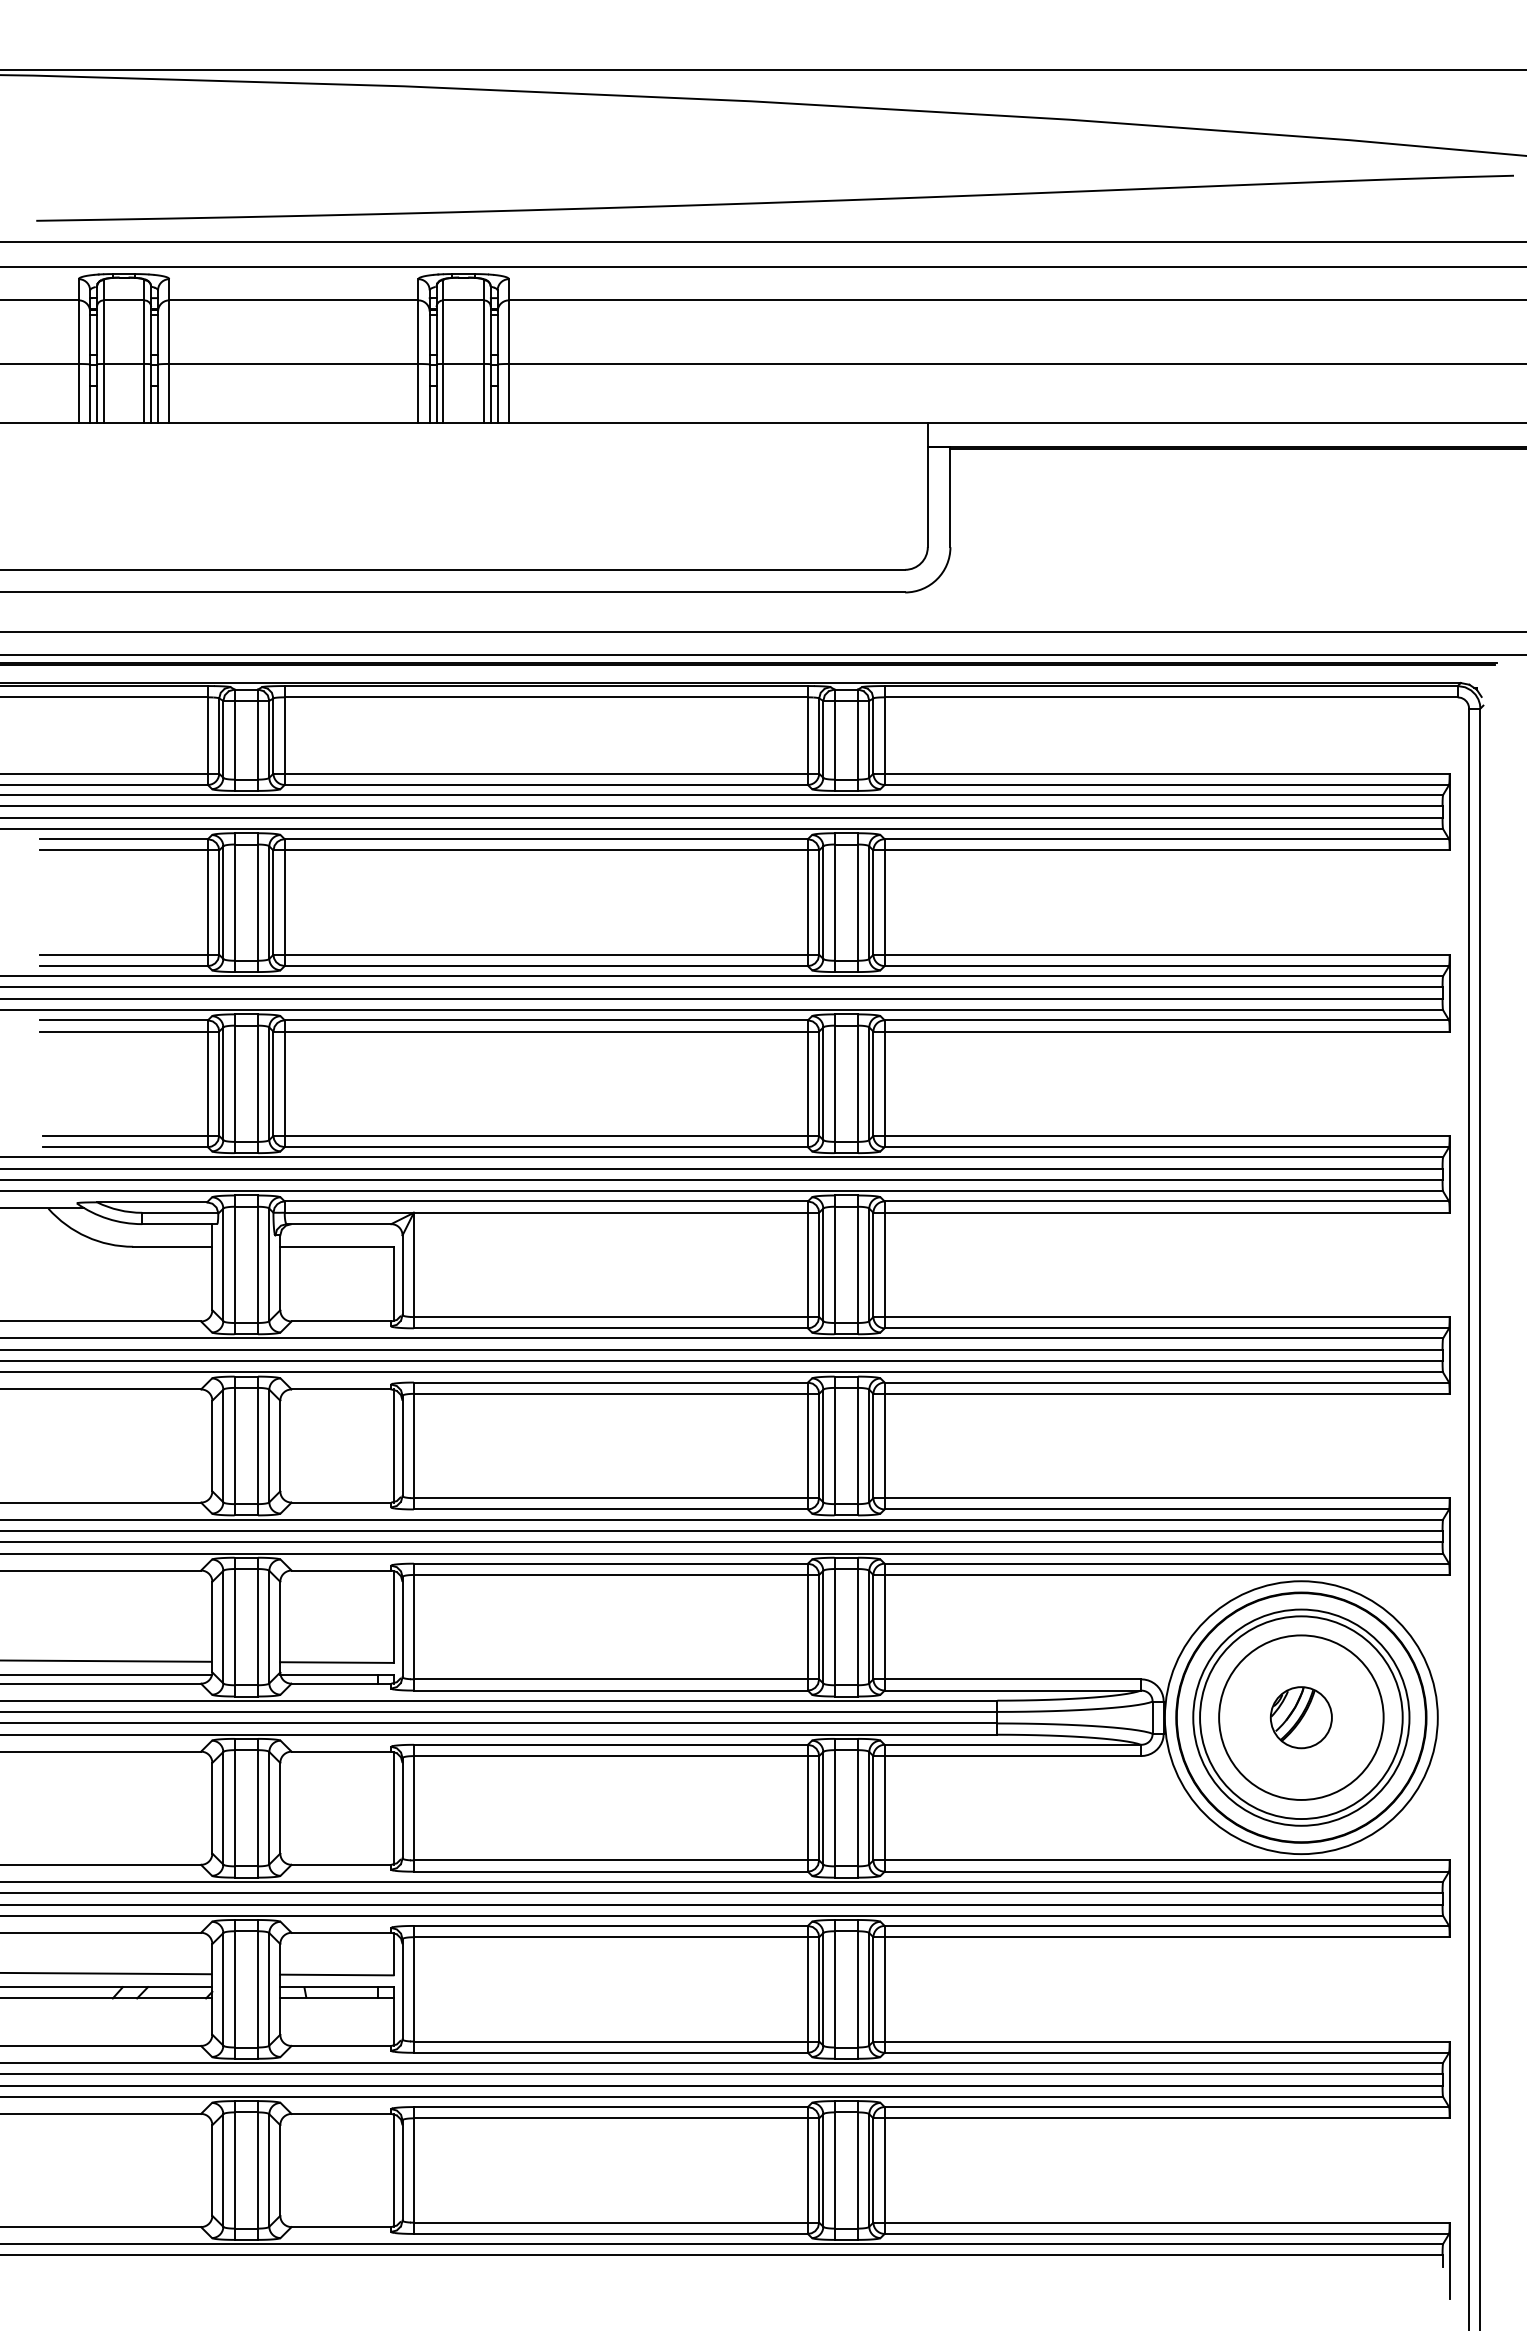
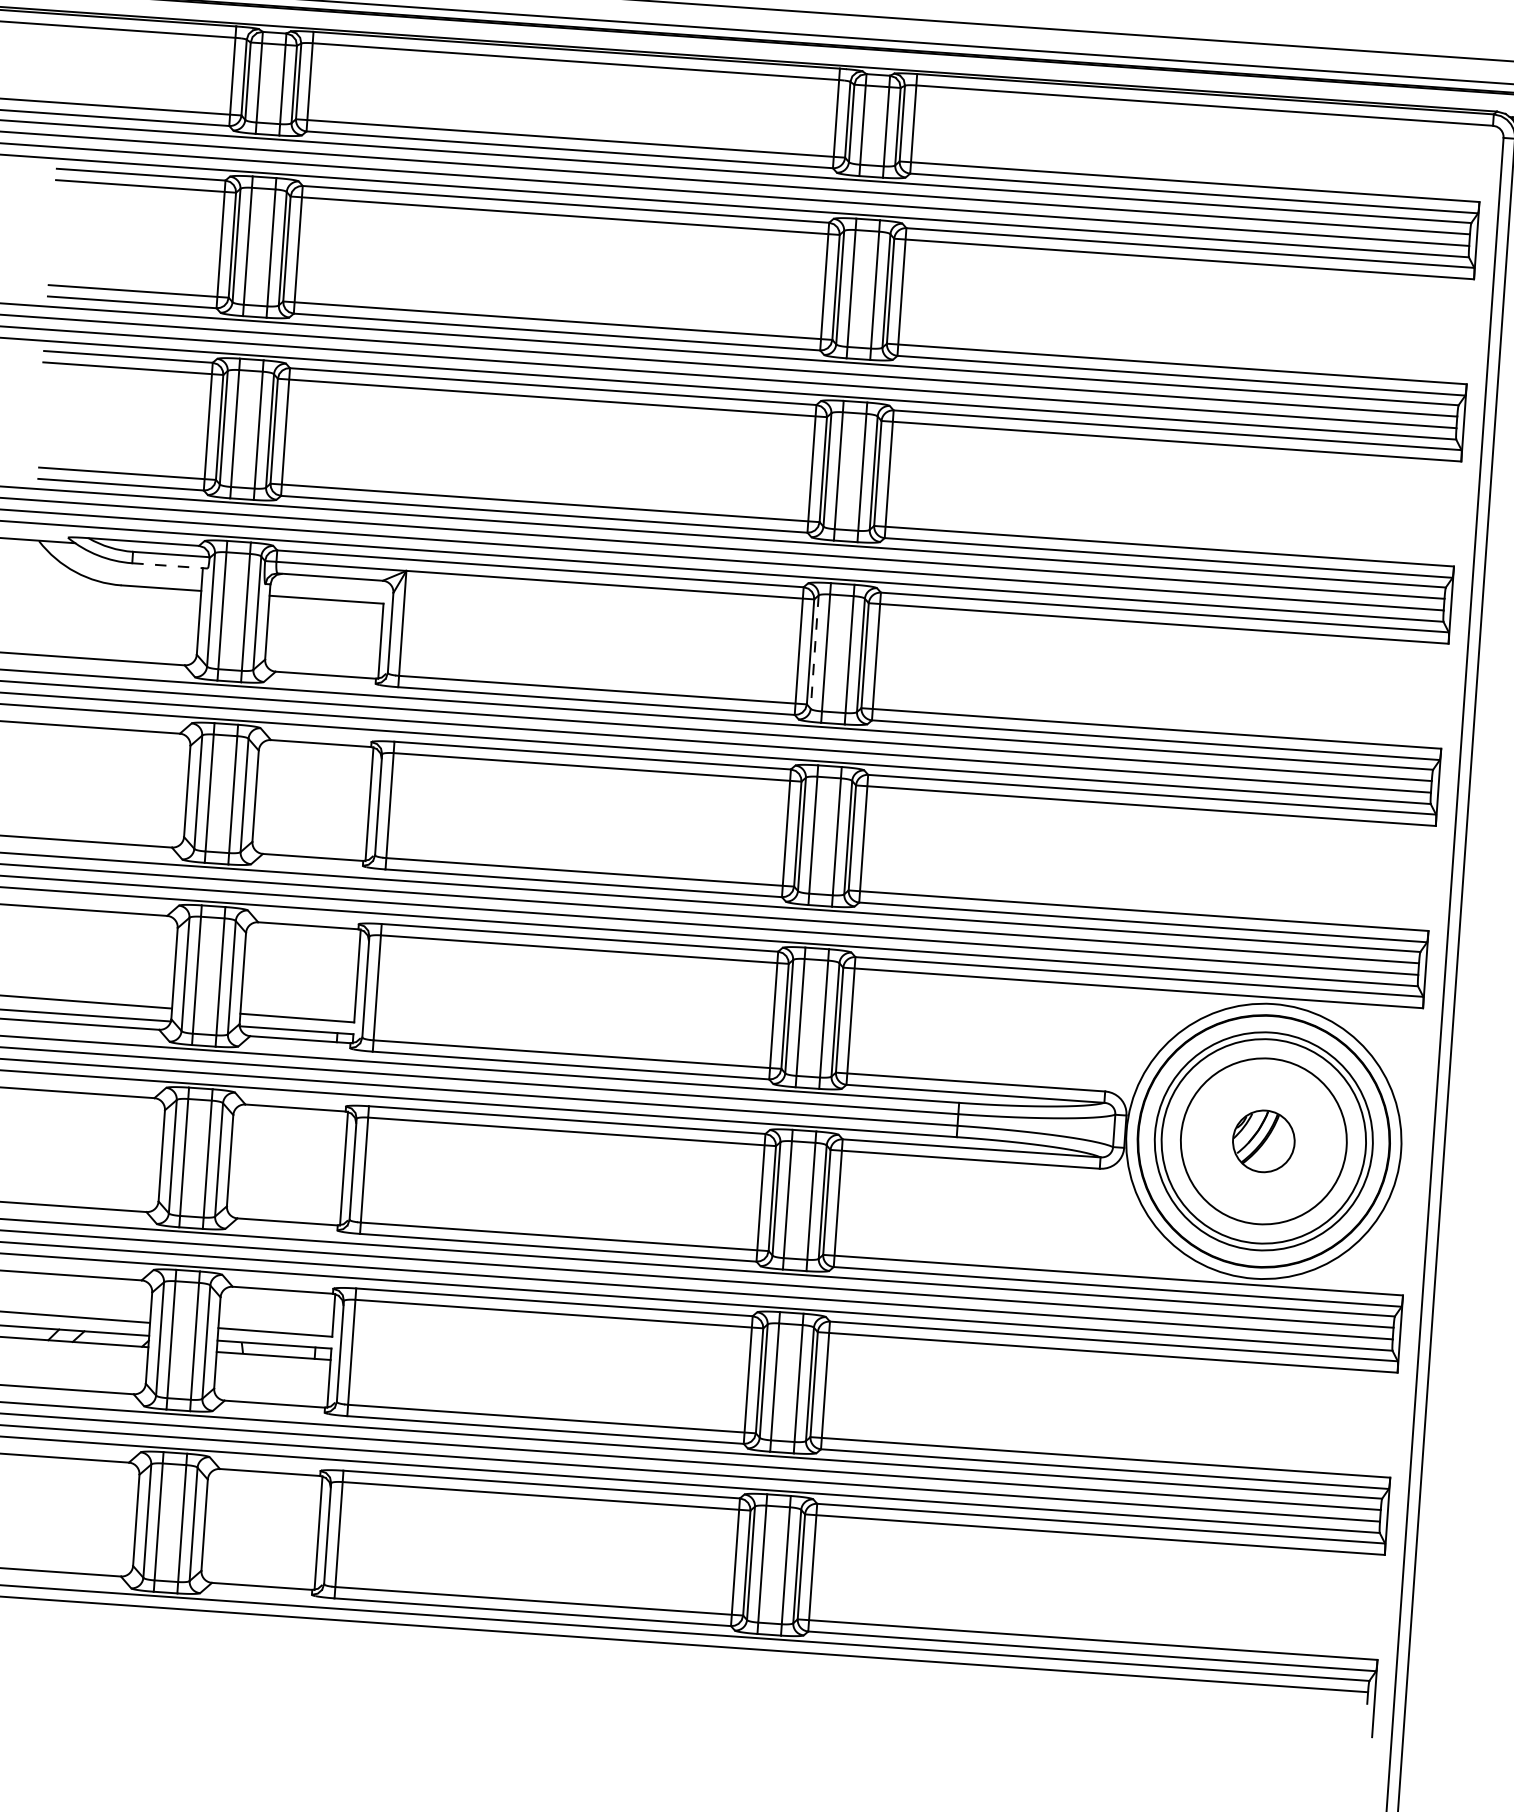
line: (179, 1224) -> (169, 566), solid -> dashed
line: (823, 1265) -> (814, 652), solid -> dashed

